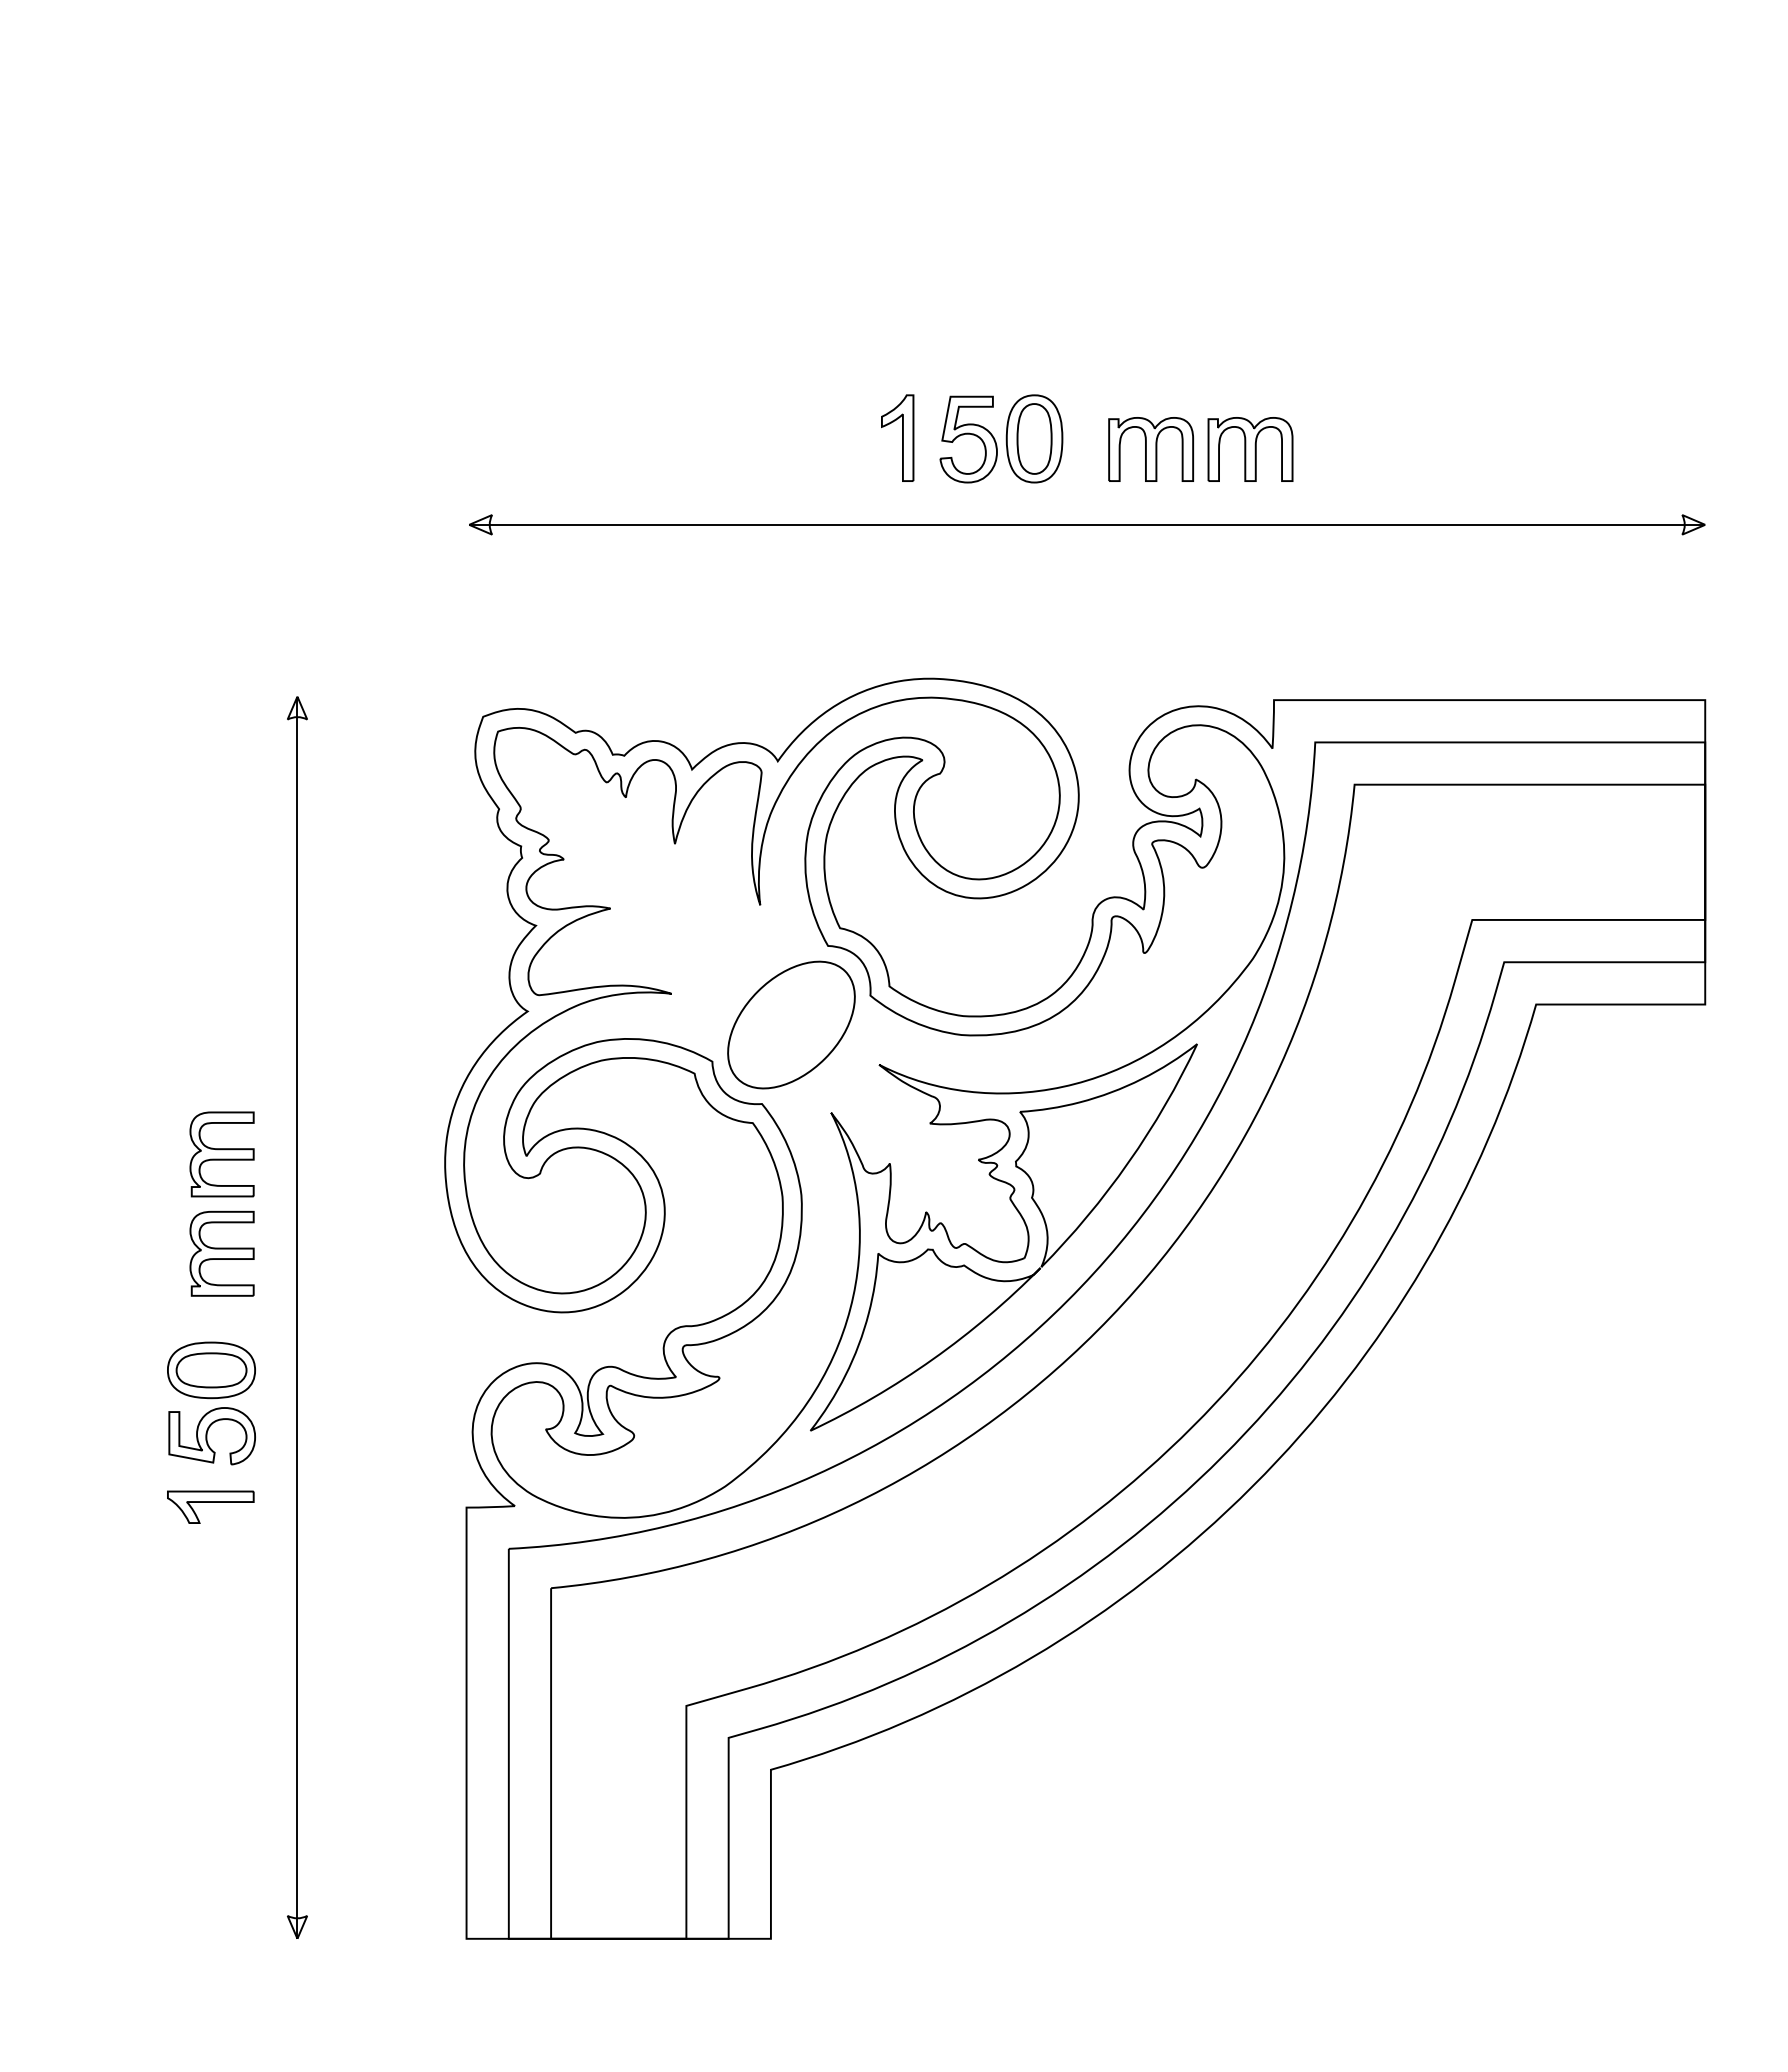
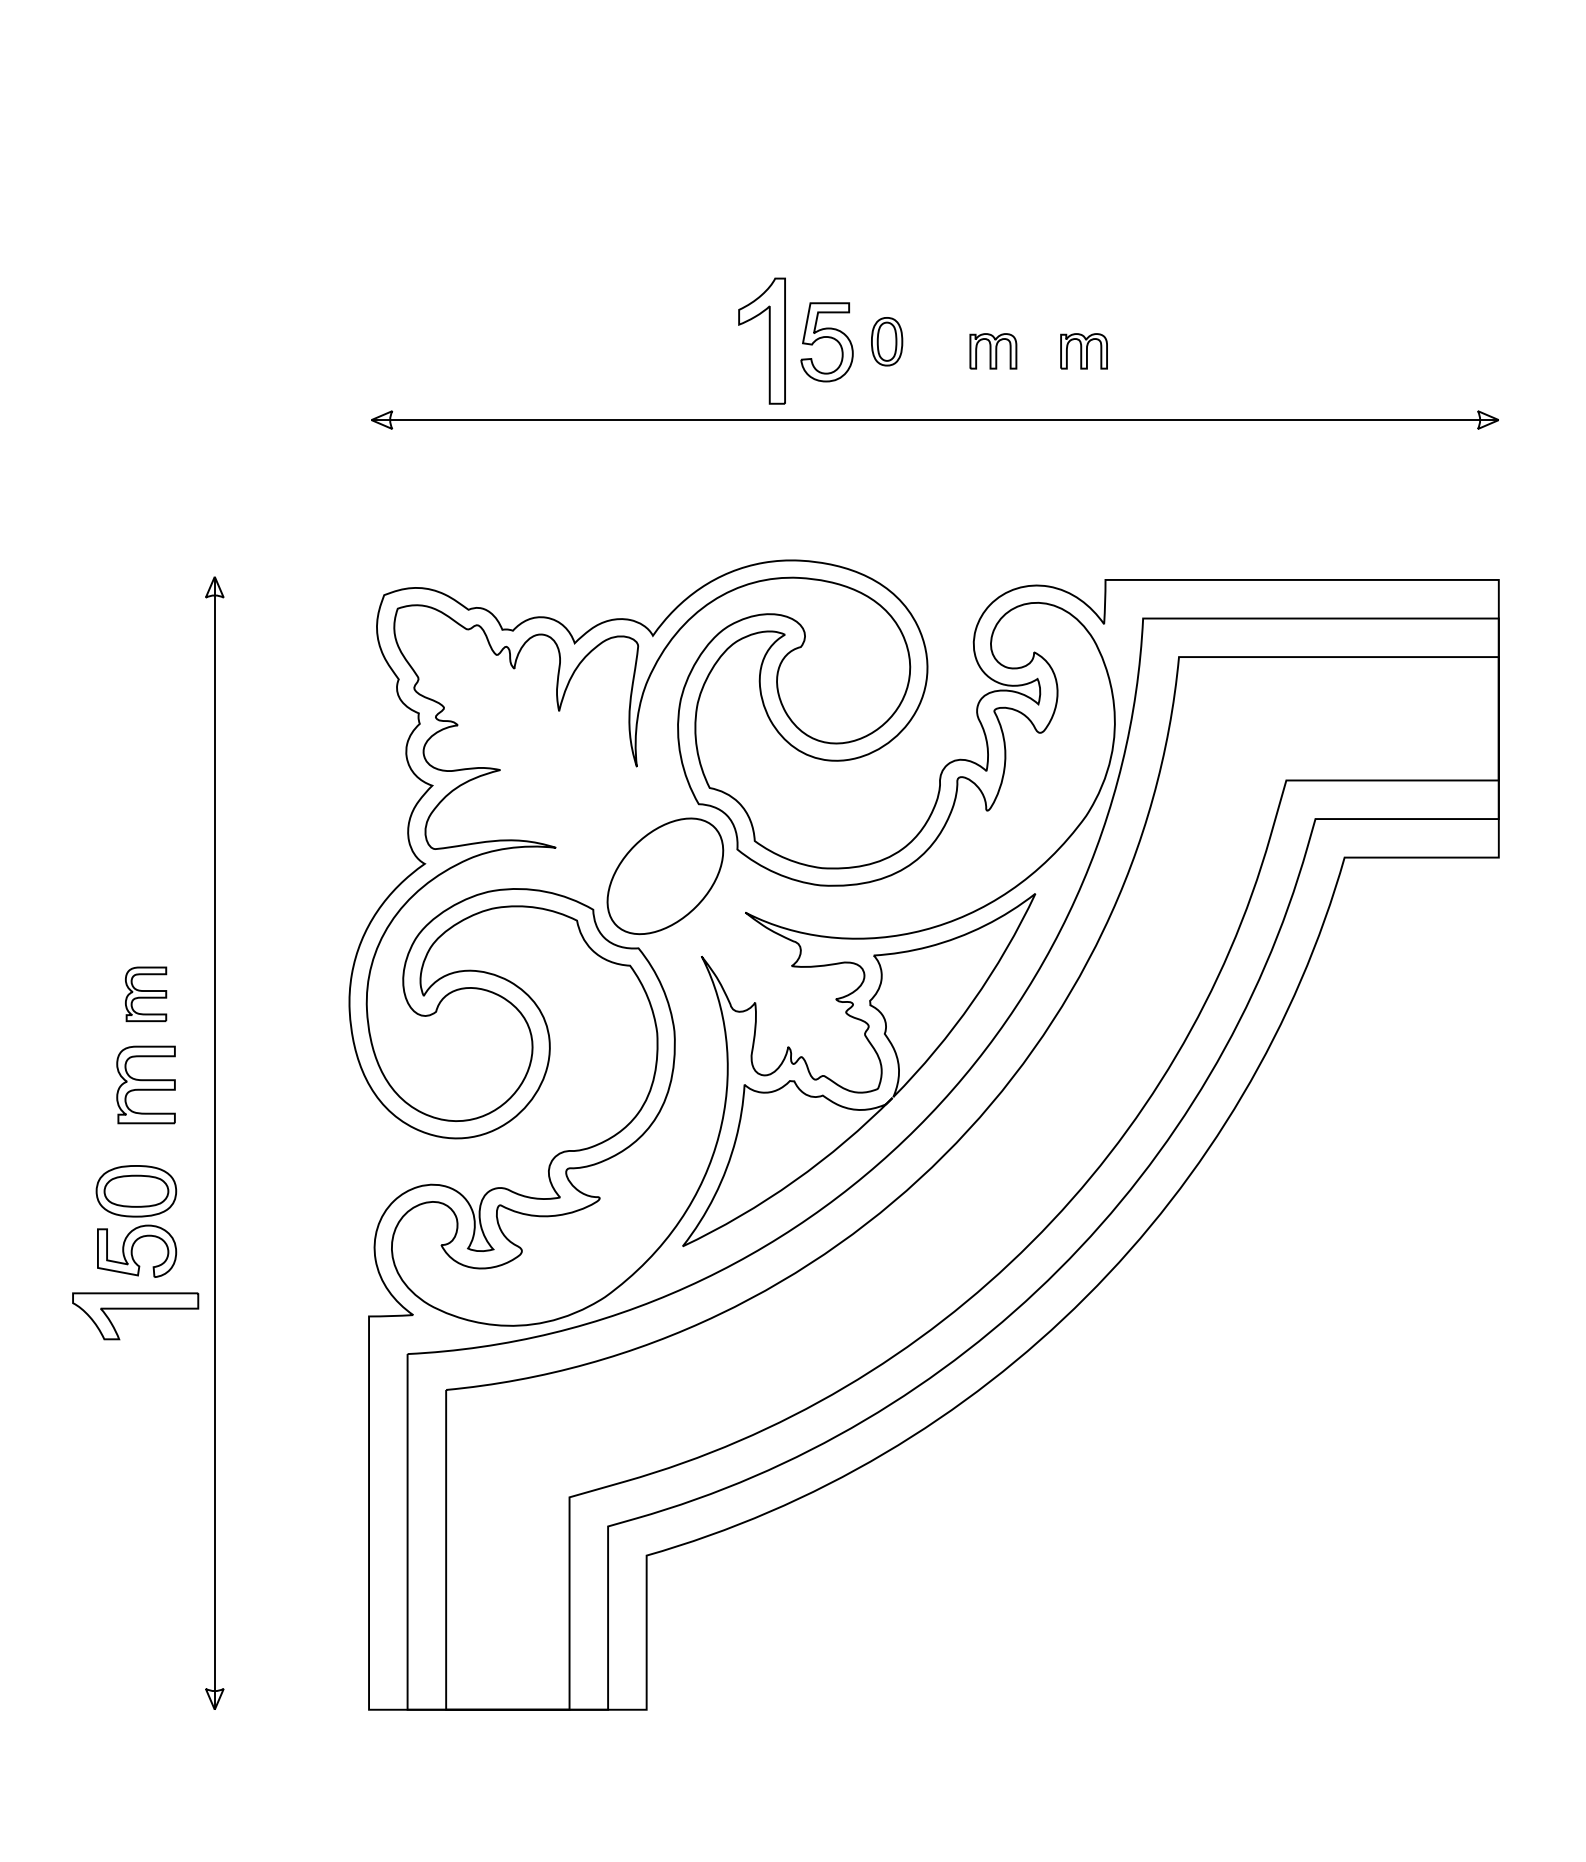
part: (897, 437) -> (762, 340), size x1.6
part: (1034, 438) -> (887, 341), size x0.6
part: (1150, 449) -> (992, 351), size x0.6
part: (1250, 449) -> (1084, 351), size x0.6
part: (221, 1154) -> (145, 994), size x0.7
part: (210, 1506) -> (135, 1315), size x1.6

